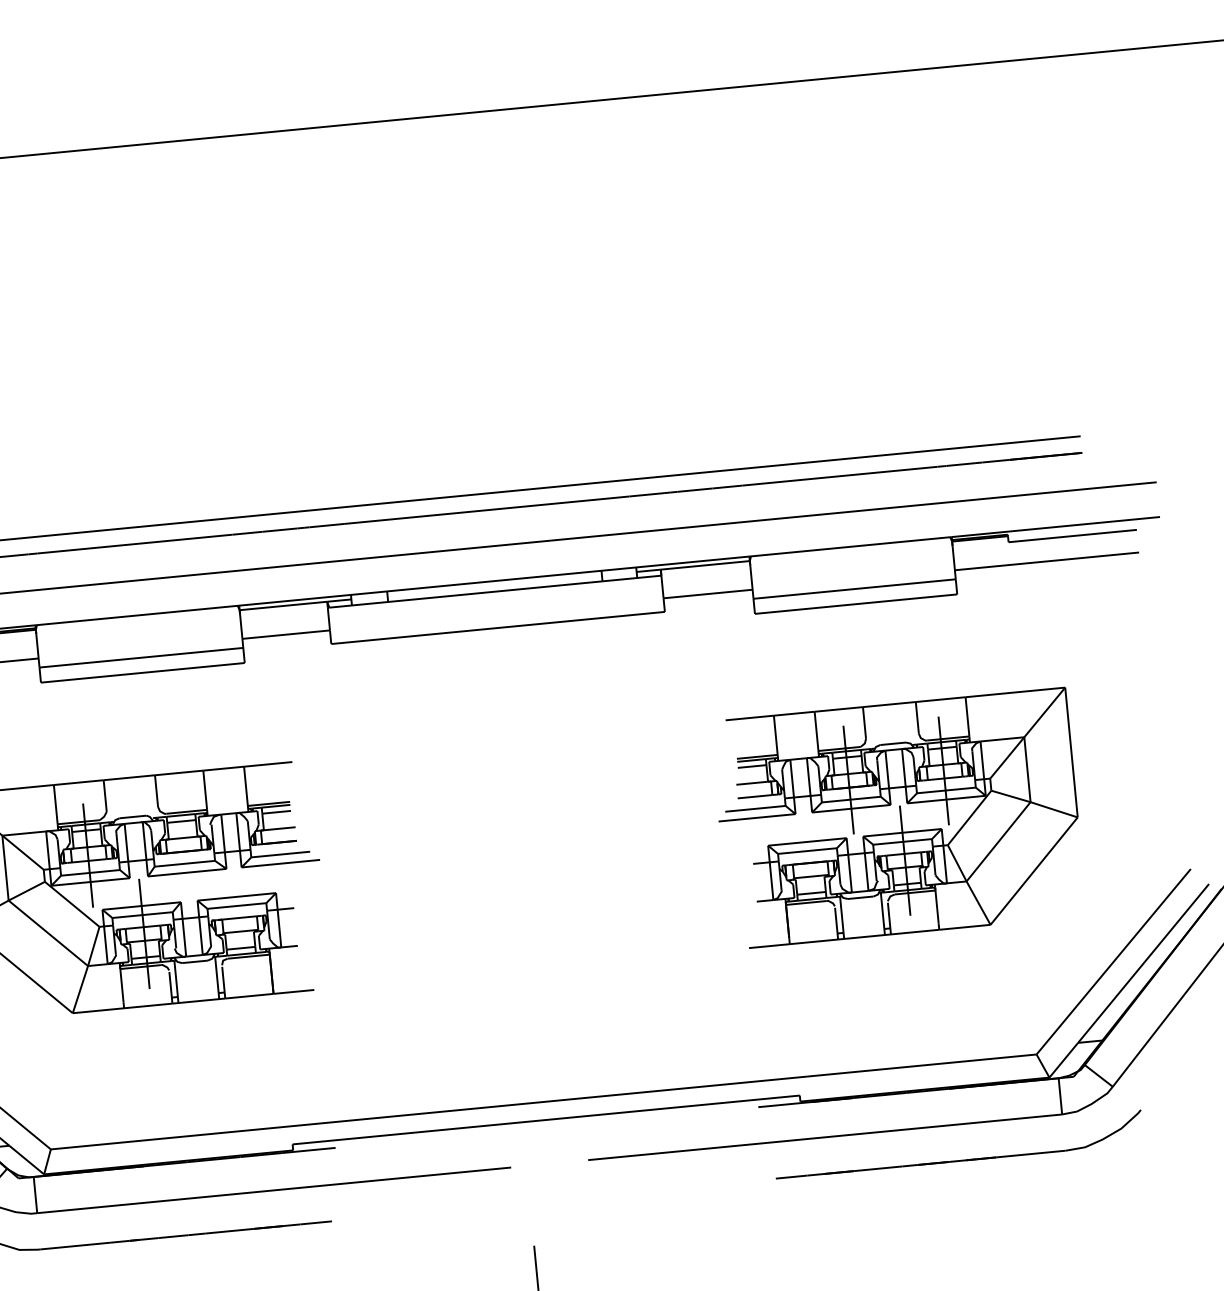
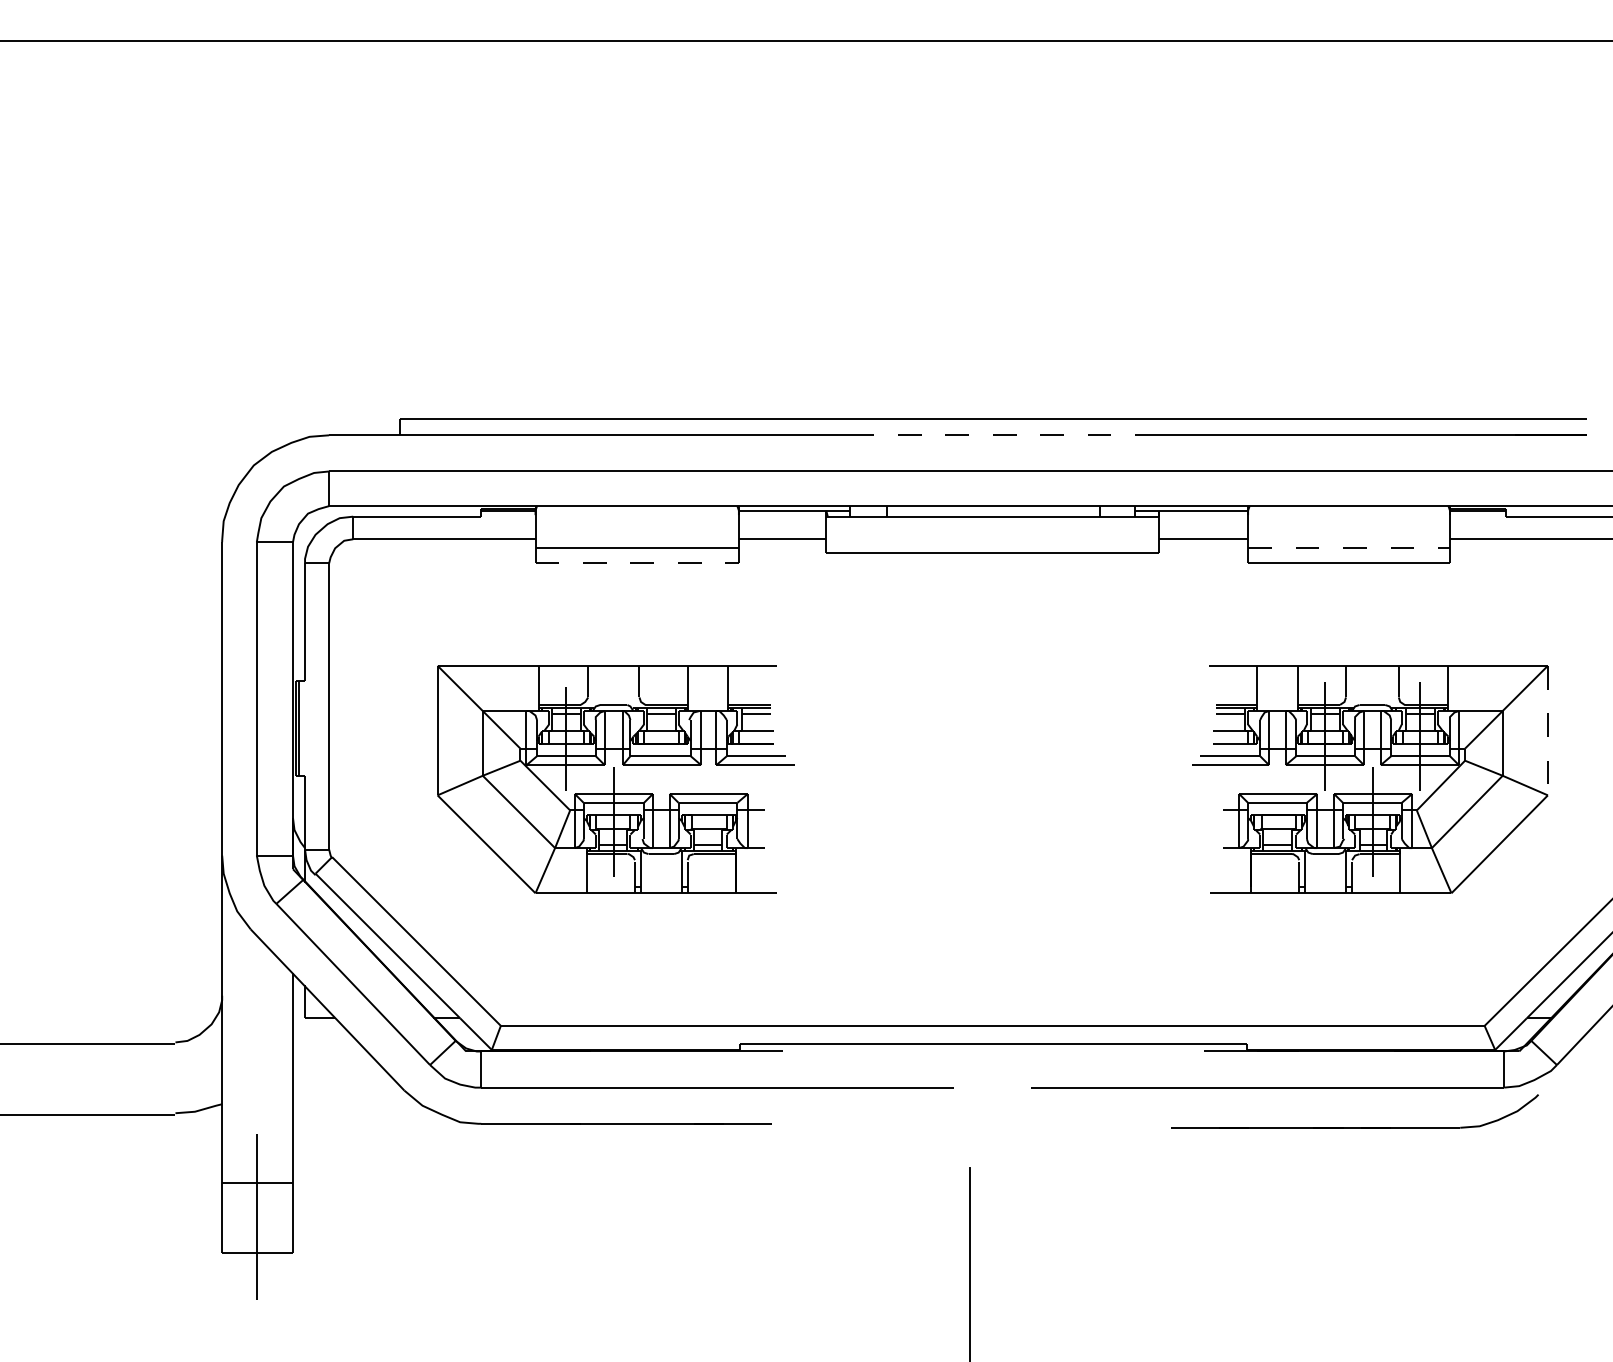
line: (487, 510) -> (993, 435), solid -> dashed
line: (855, 589) -> (1349, 548), solid -> dashed
line: (143, 672) -> (637, 563), solid -> dashed
line: (1071, 752) -> (1547, 730), solid -> dashed
part: (959, 1160) -> (1354, 1127), moved

